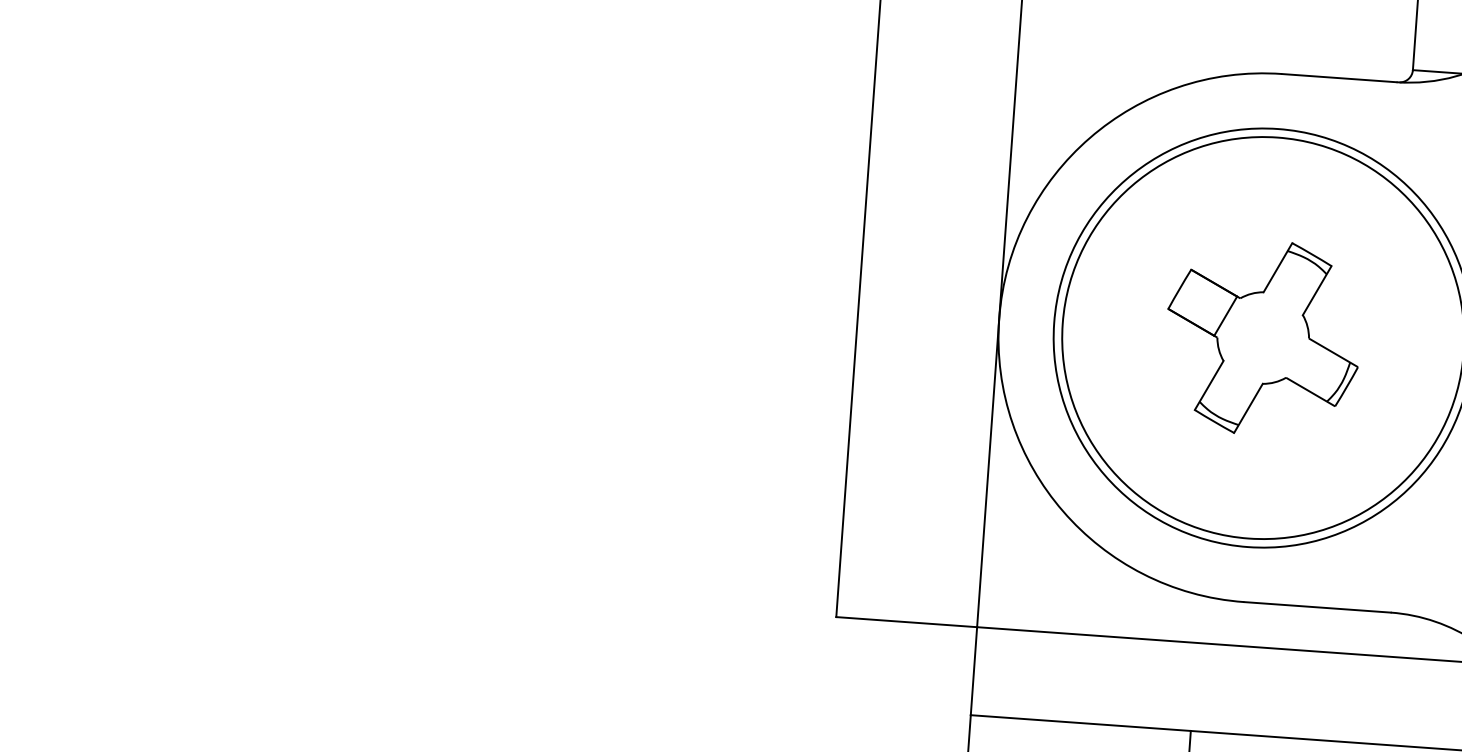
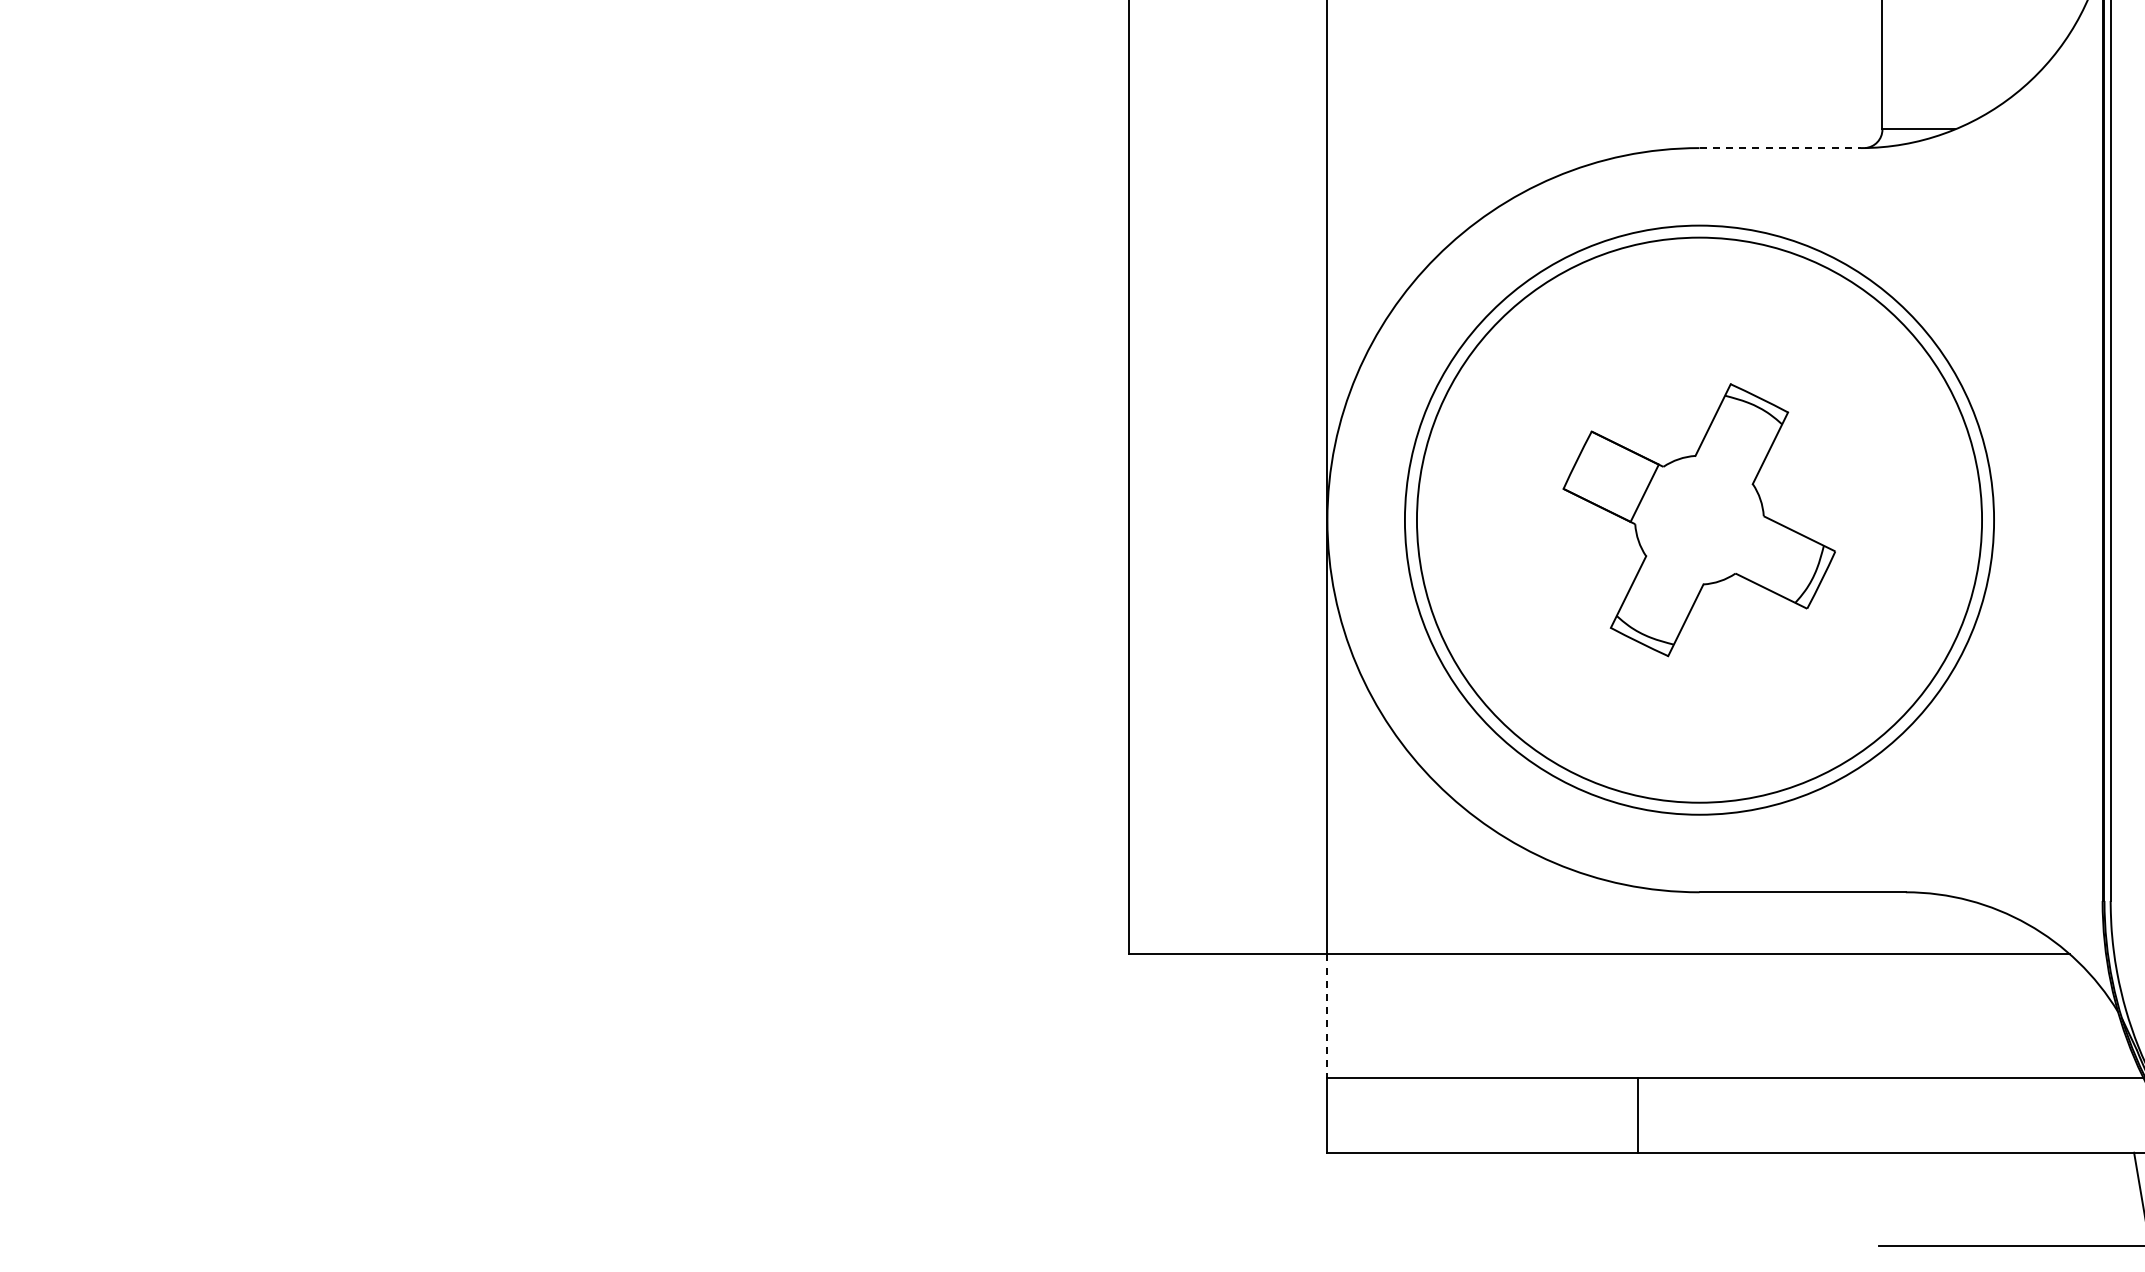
line: (1339, 78) -> (1780, 148), solid -> dashed
line: (974, 671) -> (1327, 1016), solid -> dashed

